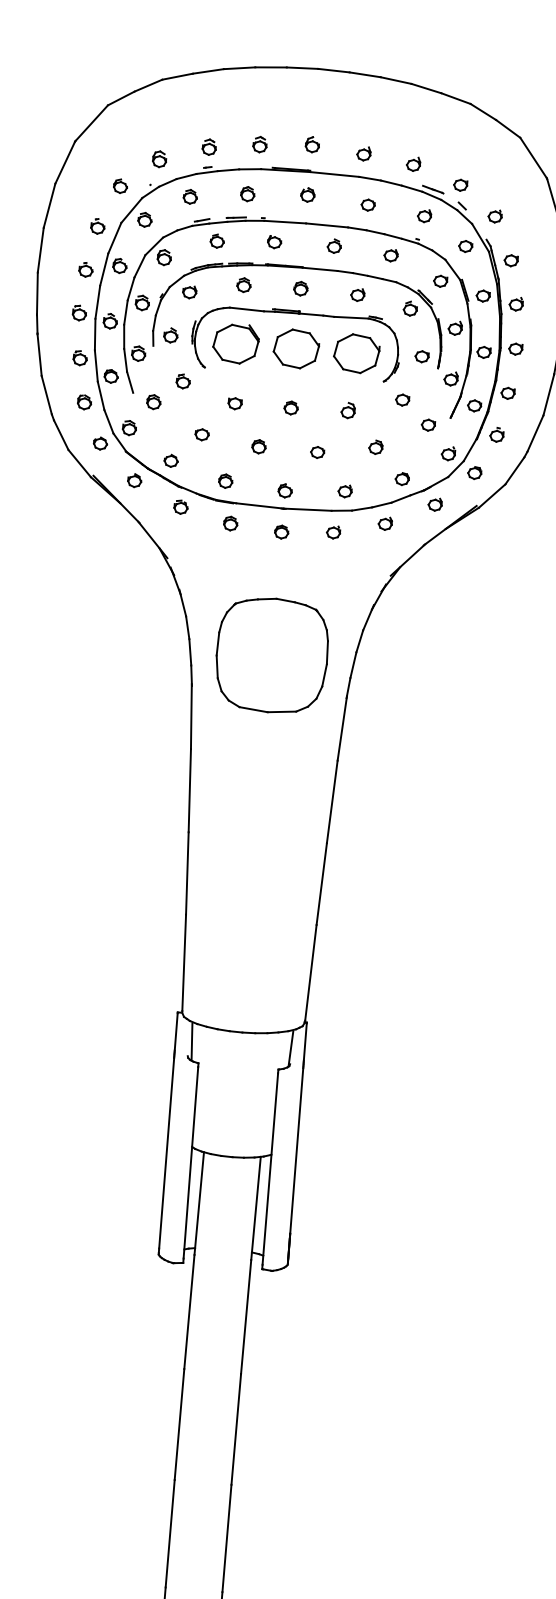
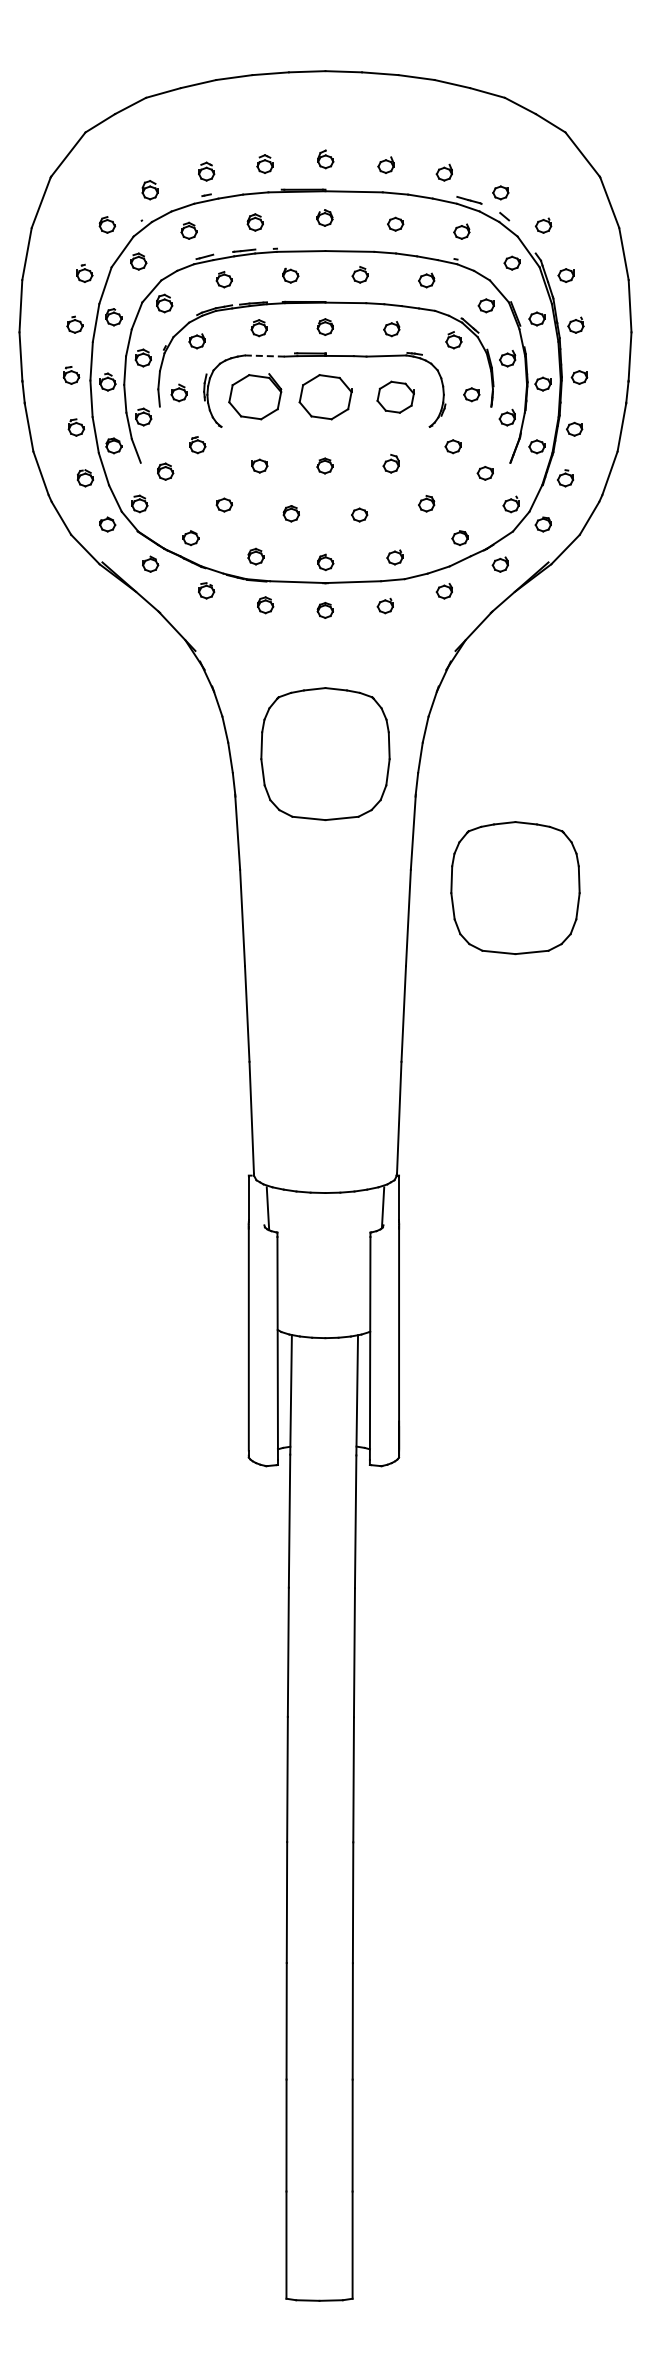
line: (246, 309) -> (264, 356), solid -> dashed
part: (356, 353) -> (395, 397), size x0.7
part: (426, 783) -> (515, 888), added

